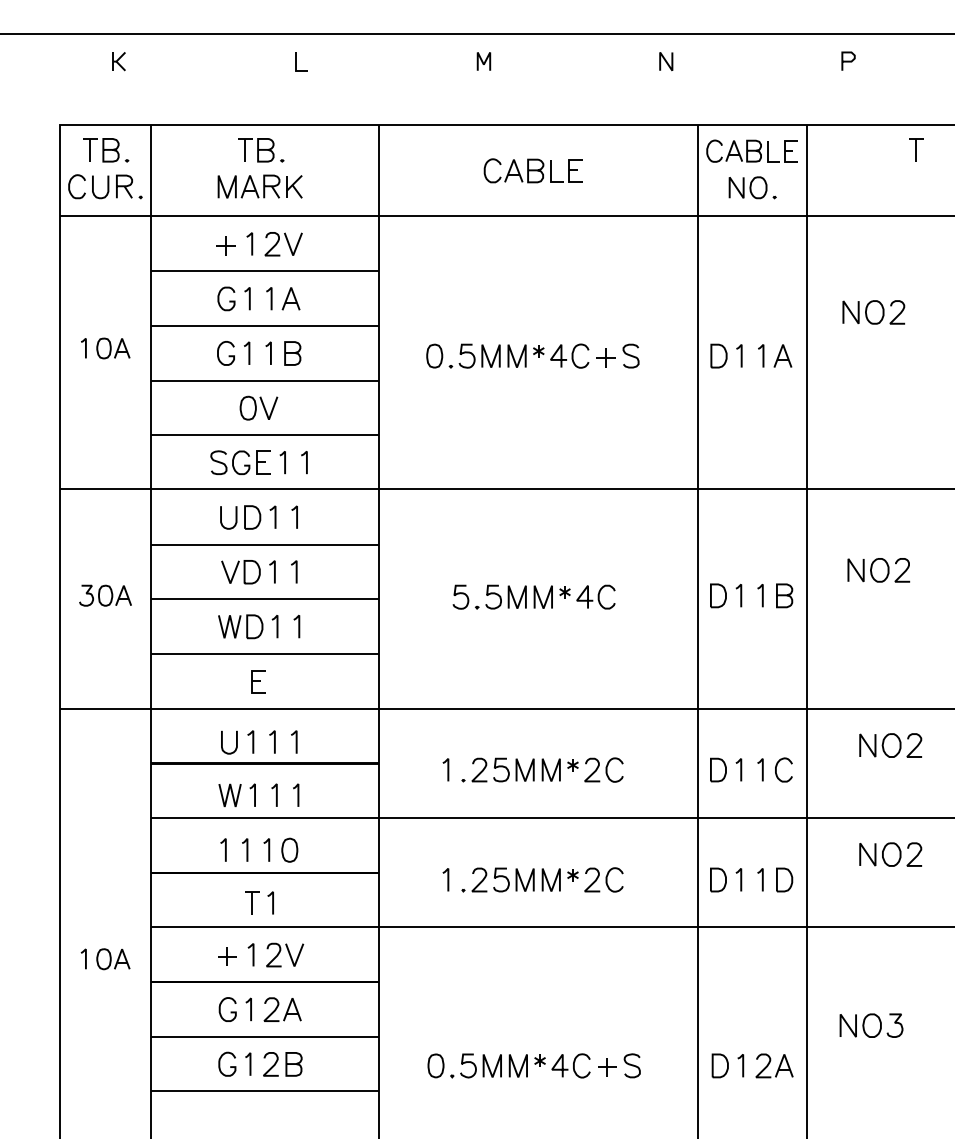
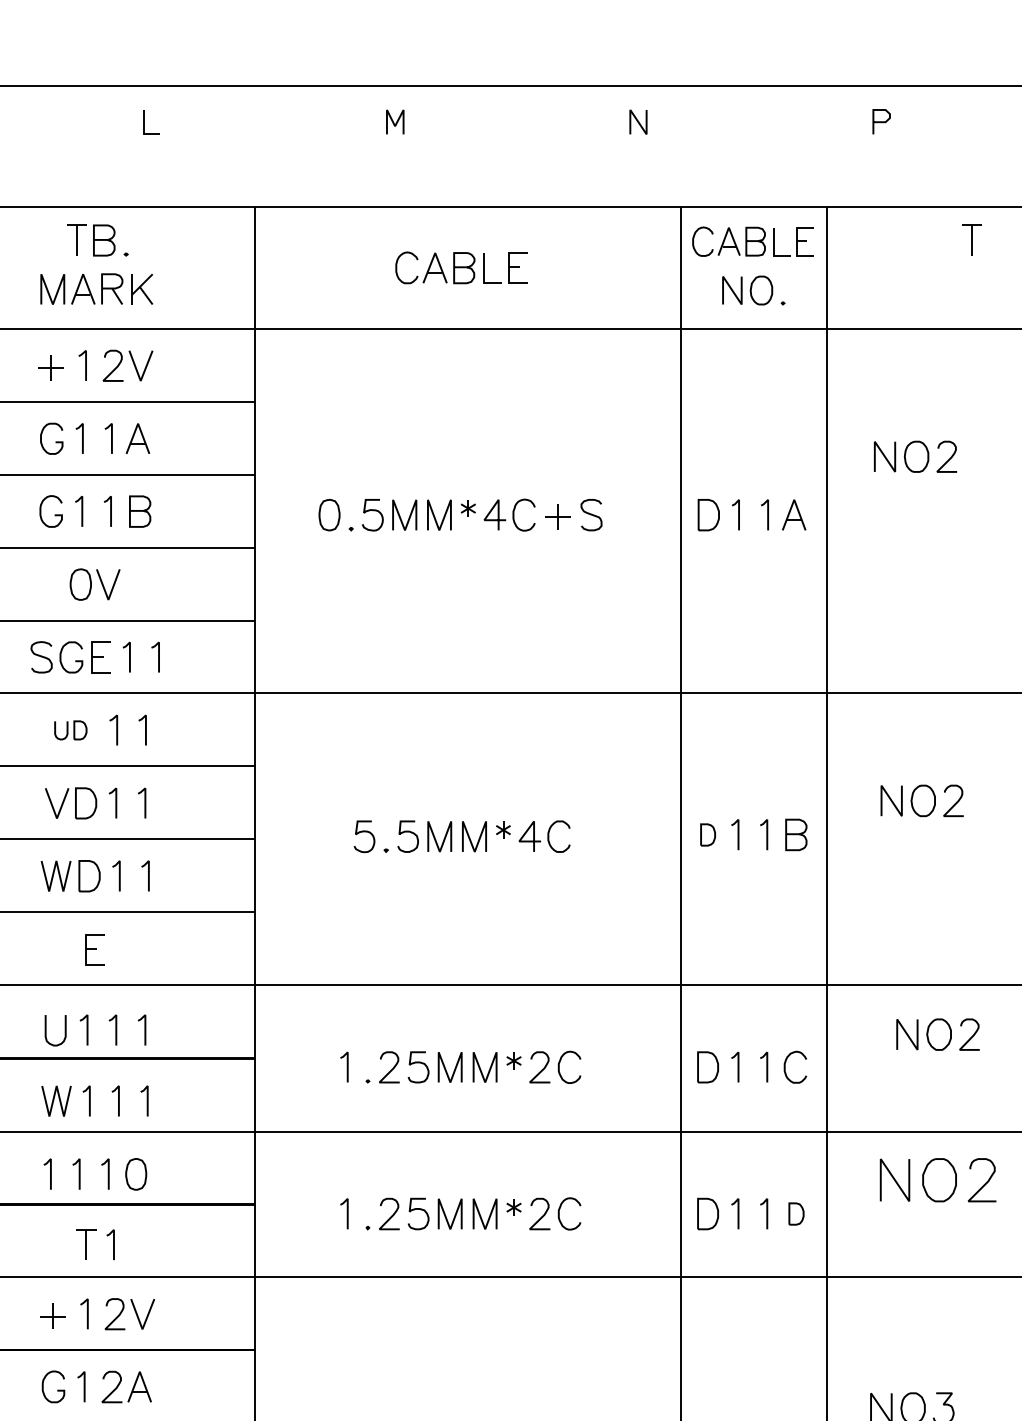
part: (240, 517) -> (70, 730), size x0.6
part: (718, 595) -> (708, 834), size x0.7
part: (890, 854) -> (937, 1179), size x1.4
part: (784, 879) -> (796, 1213), size x0.7

